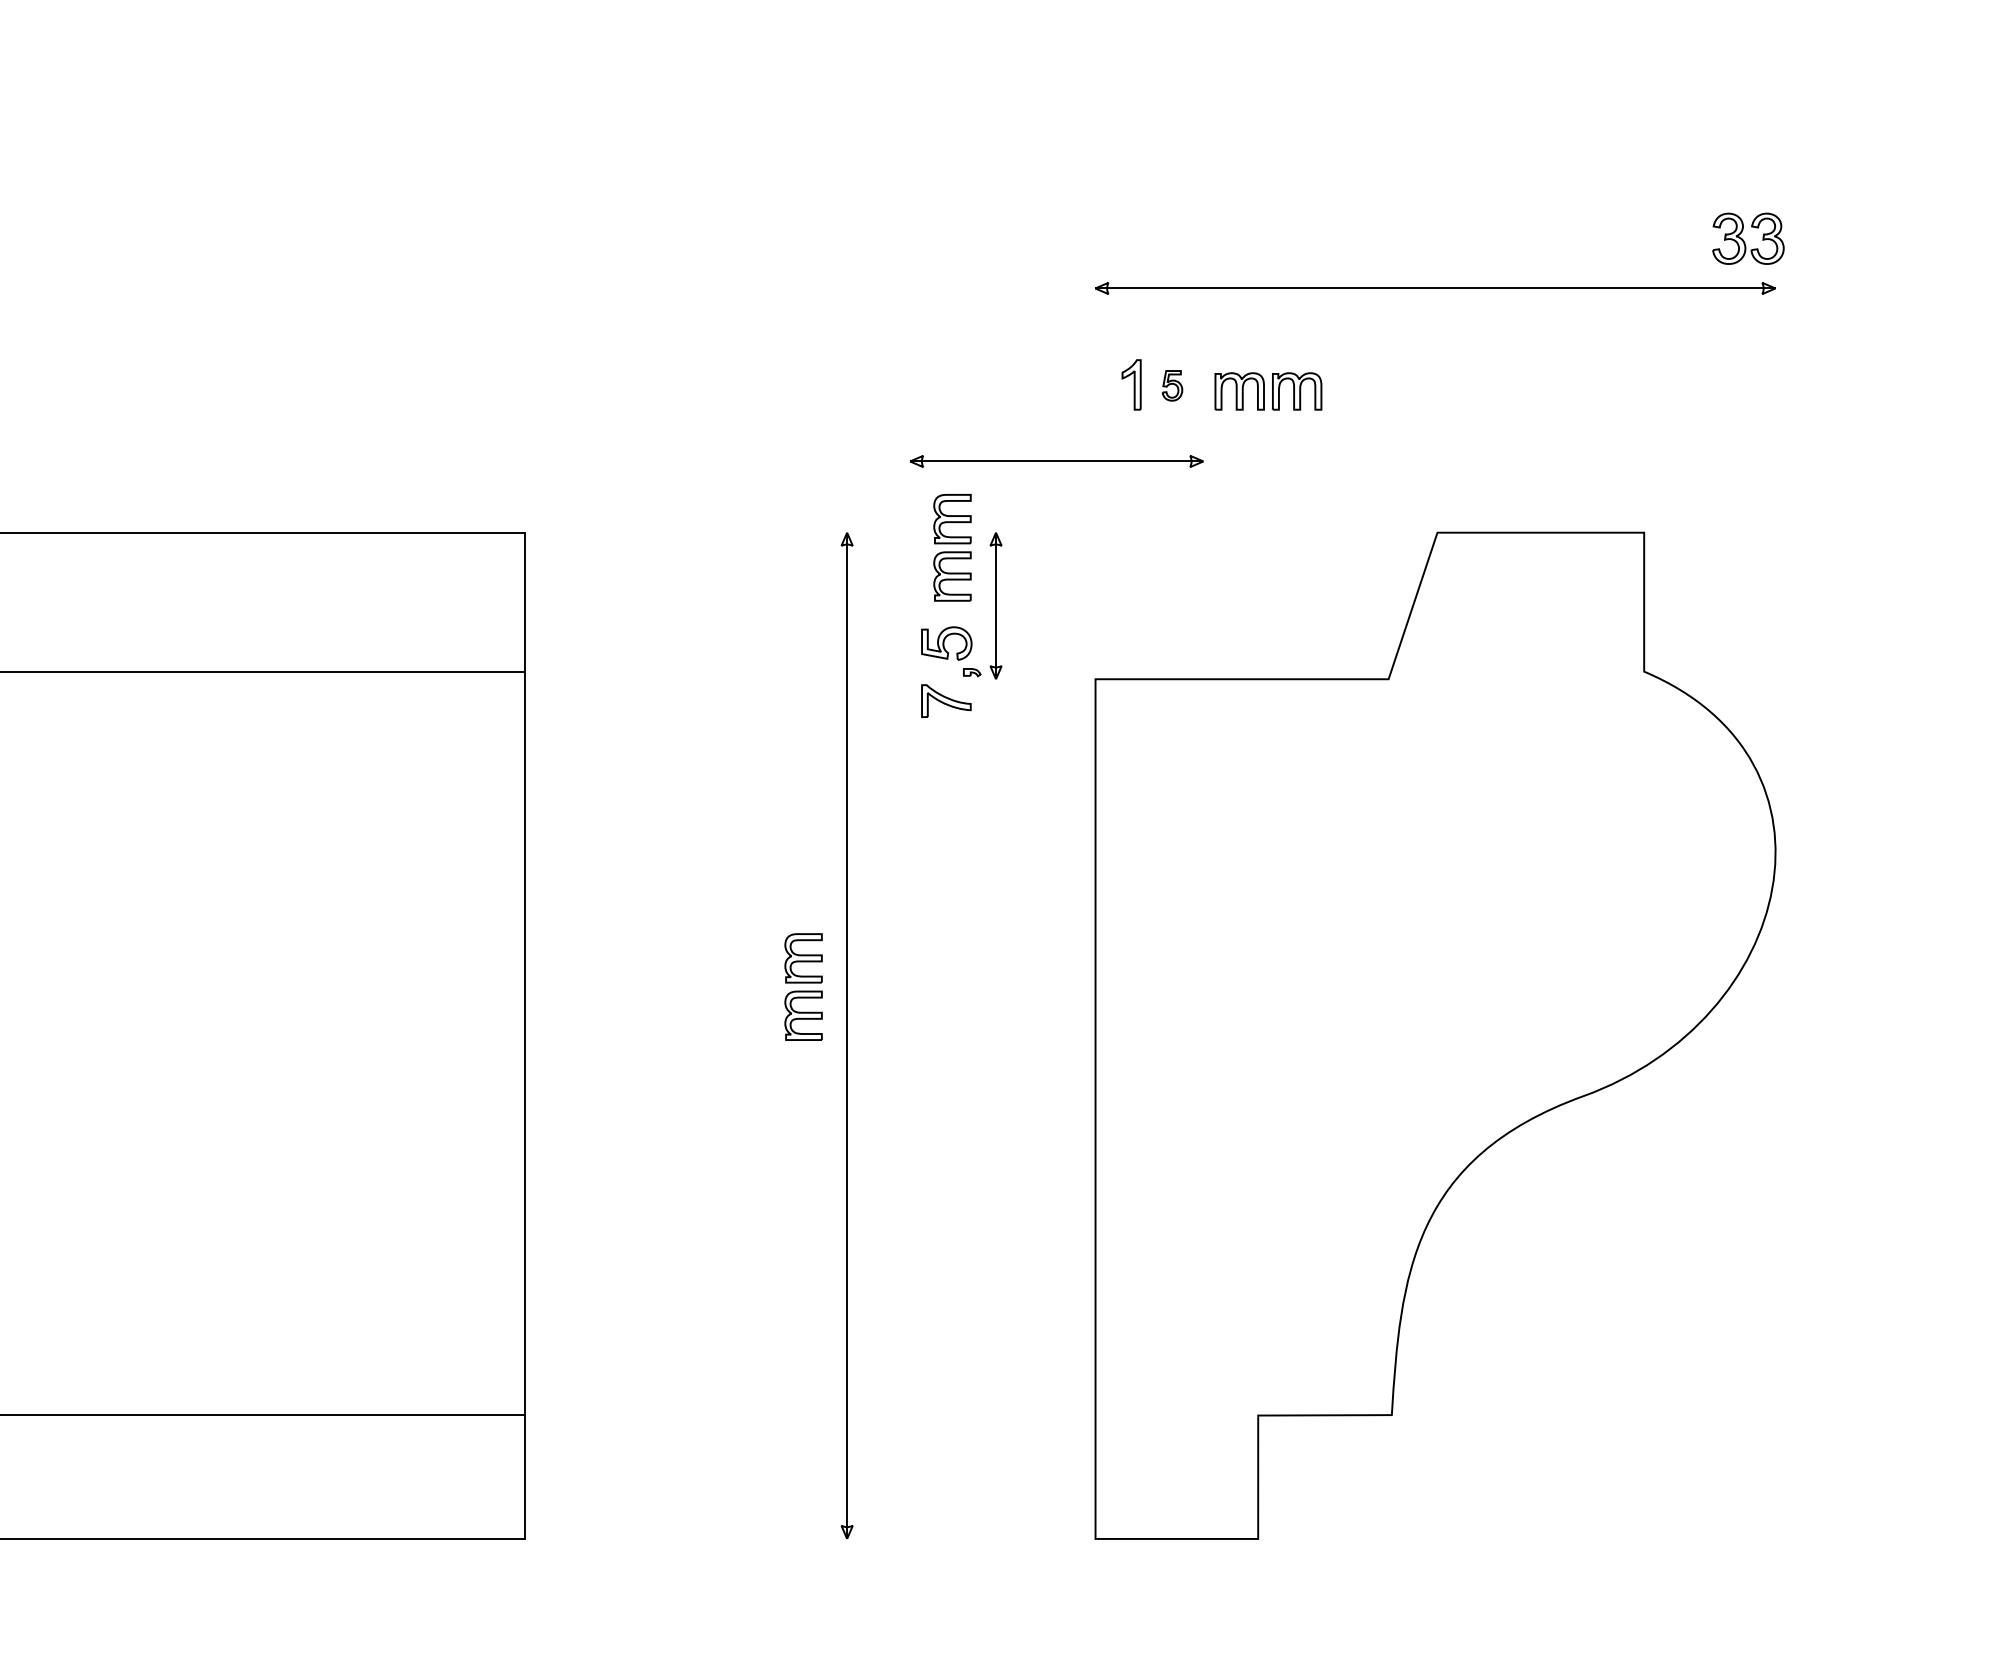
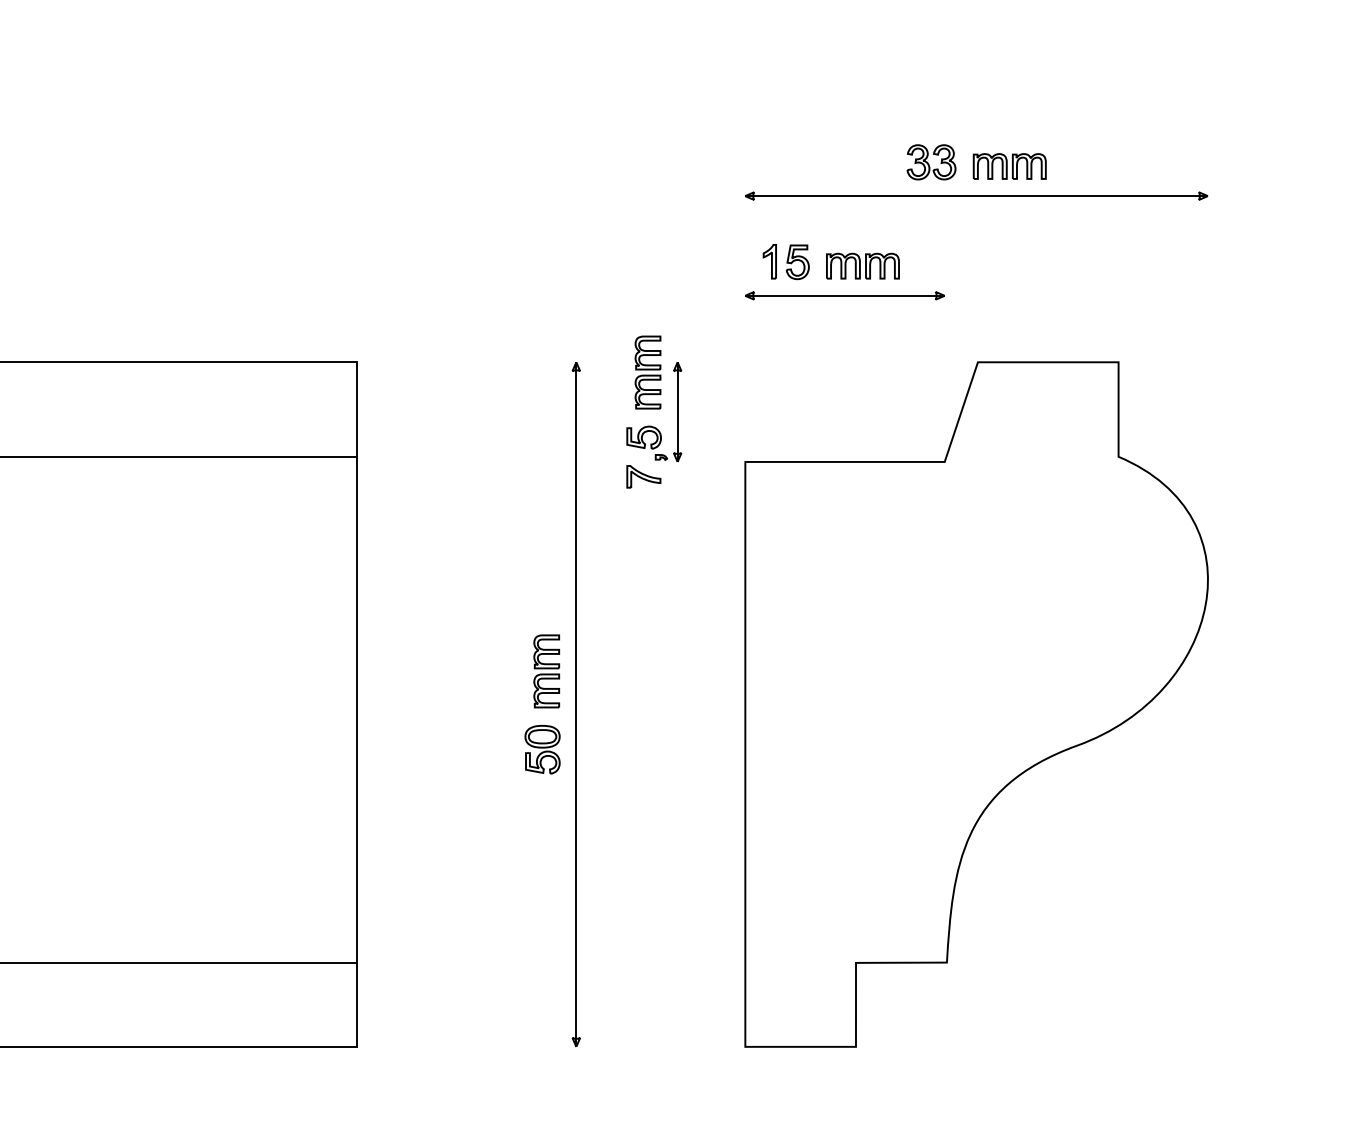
part: (1748, 239) -> (931, 162), moved
part: (1483, 244) -> (1009, 166), added
part: (1172, 386) -> (797, 262), size x1.67
part: (1056, 460) -> (844, 295), moved
part: (797, 1101) -> (542, 749), added

